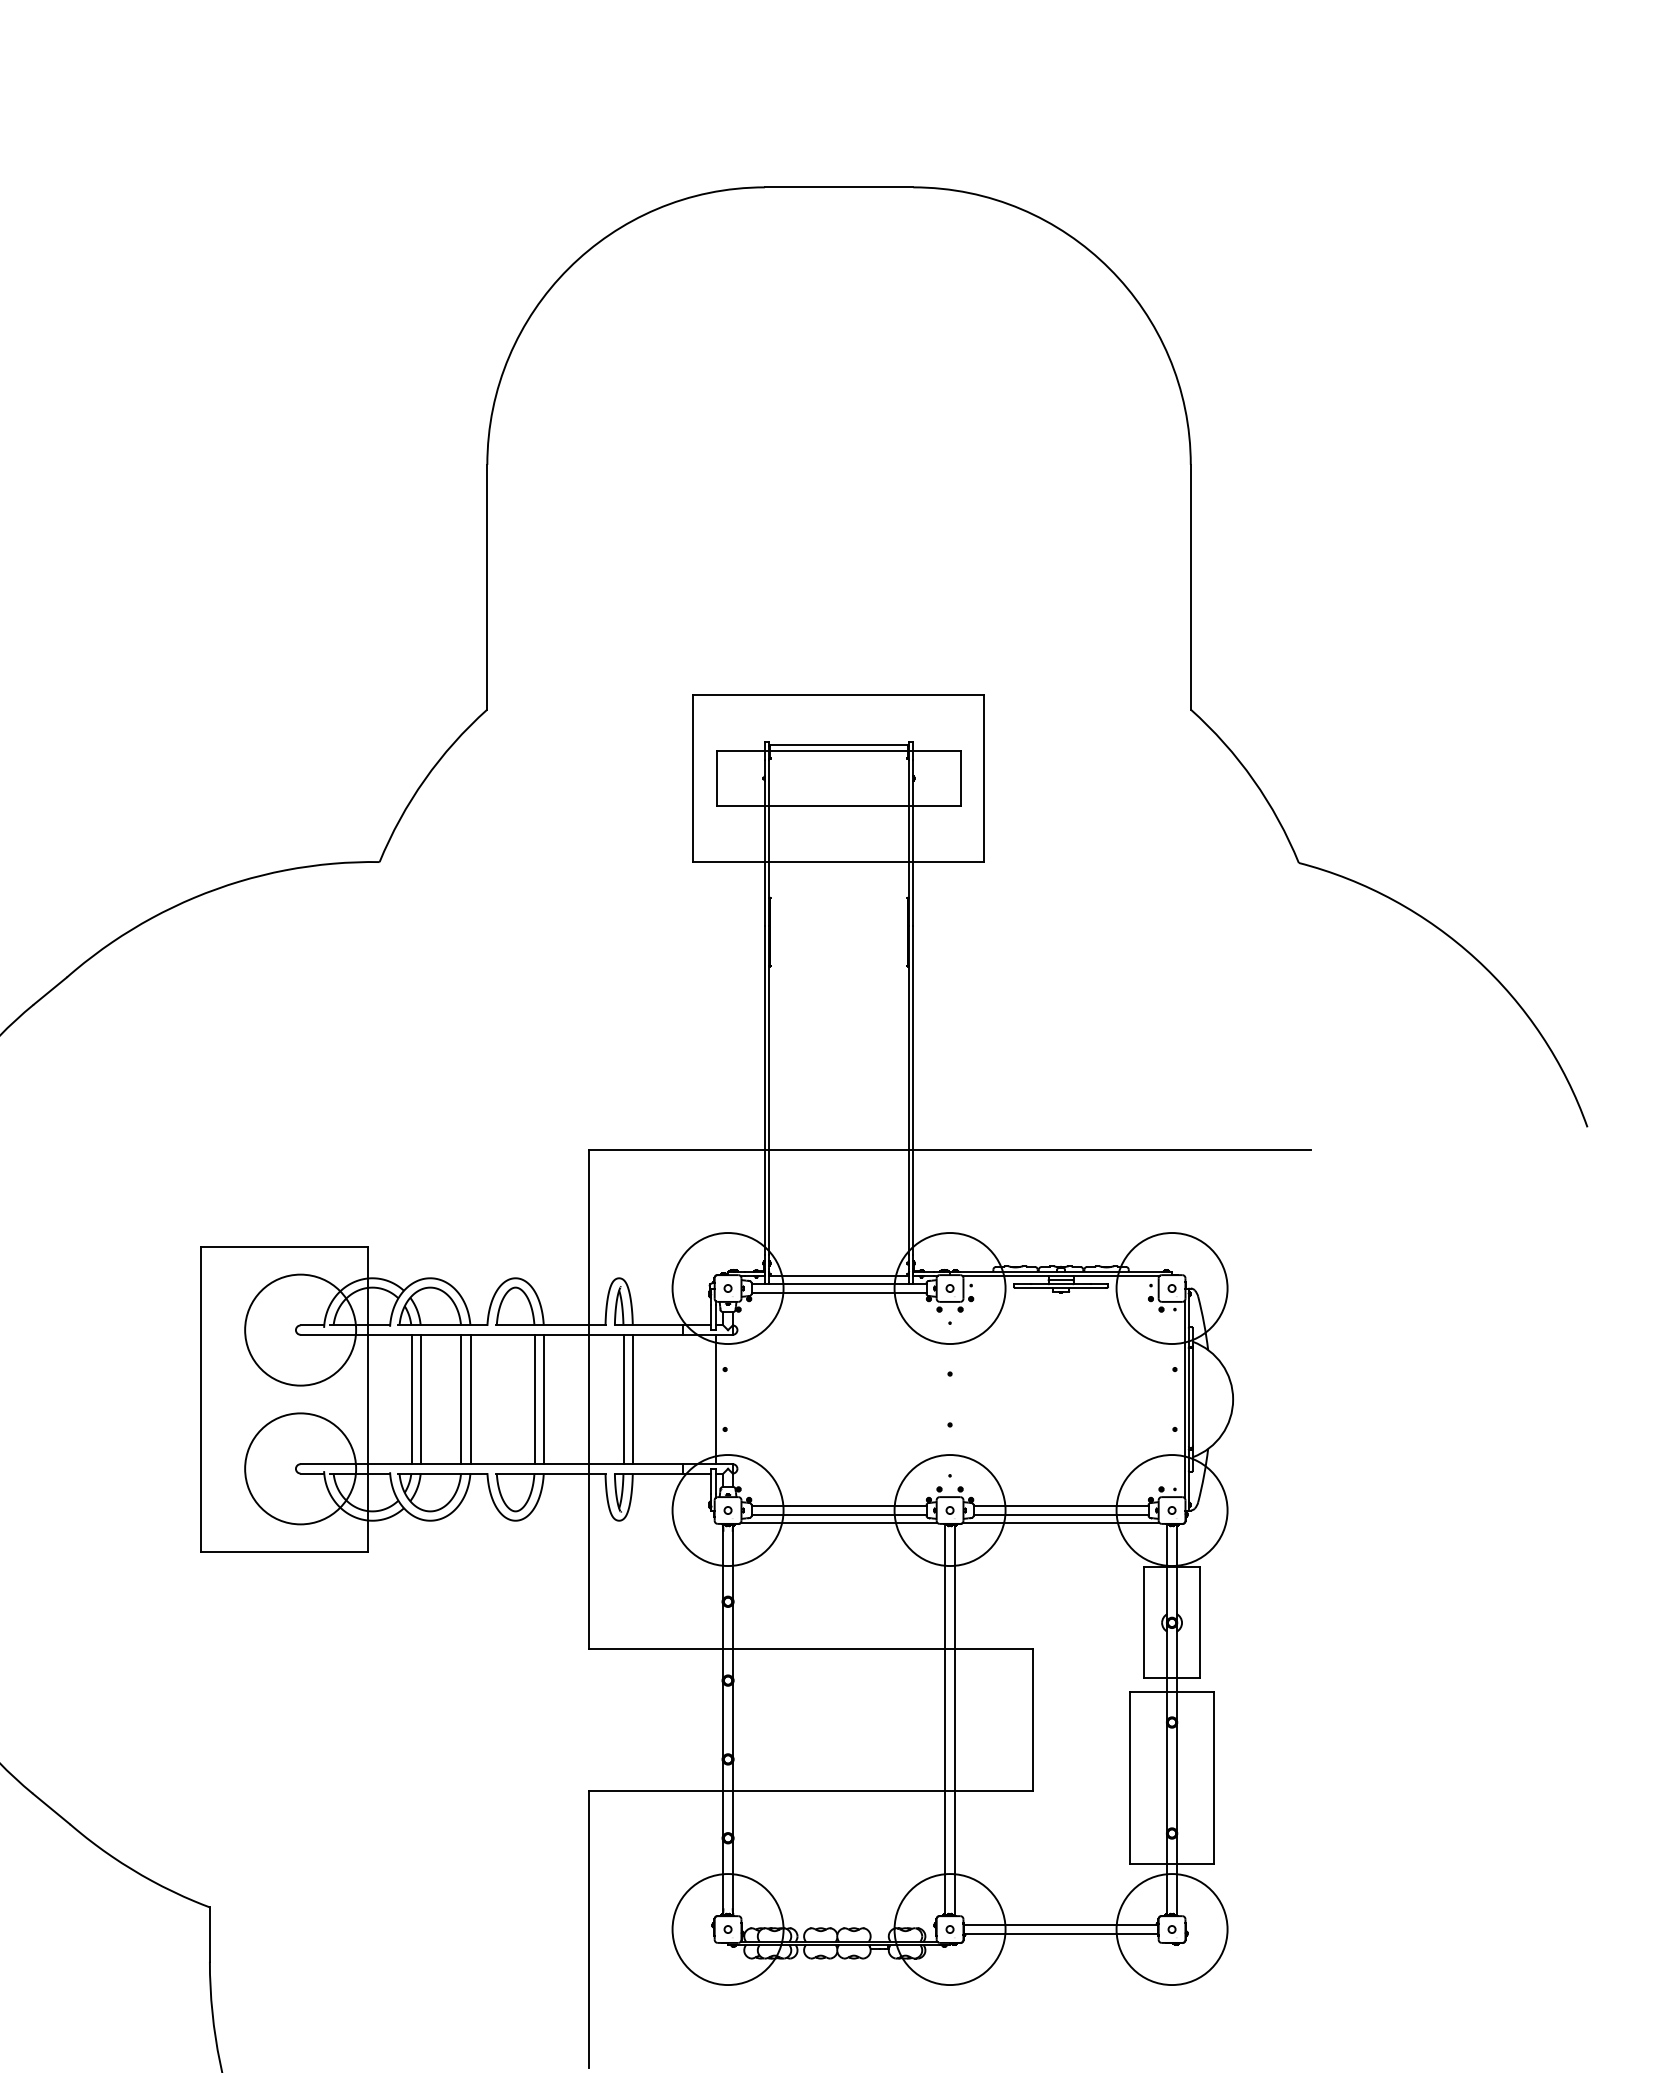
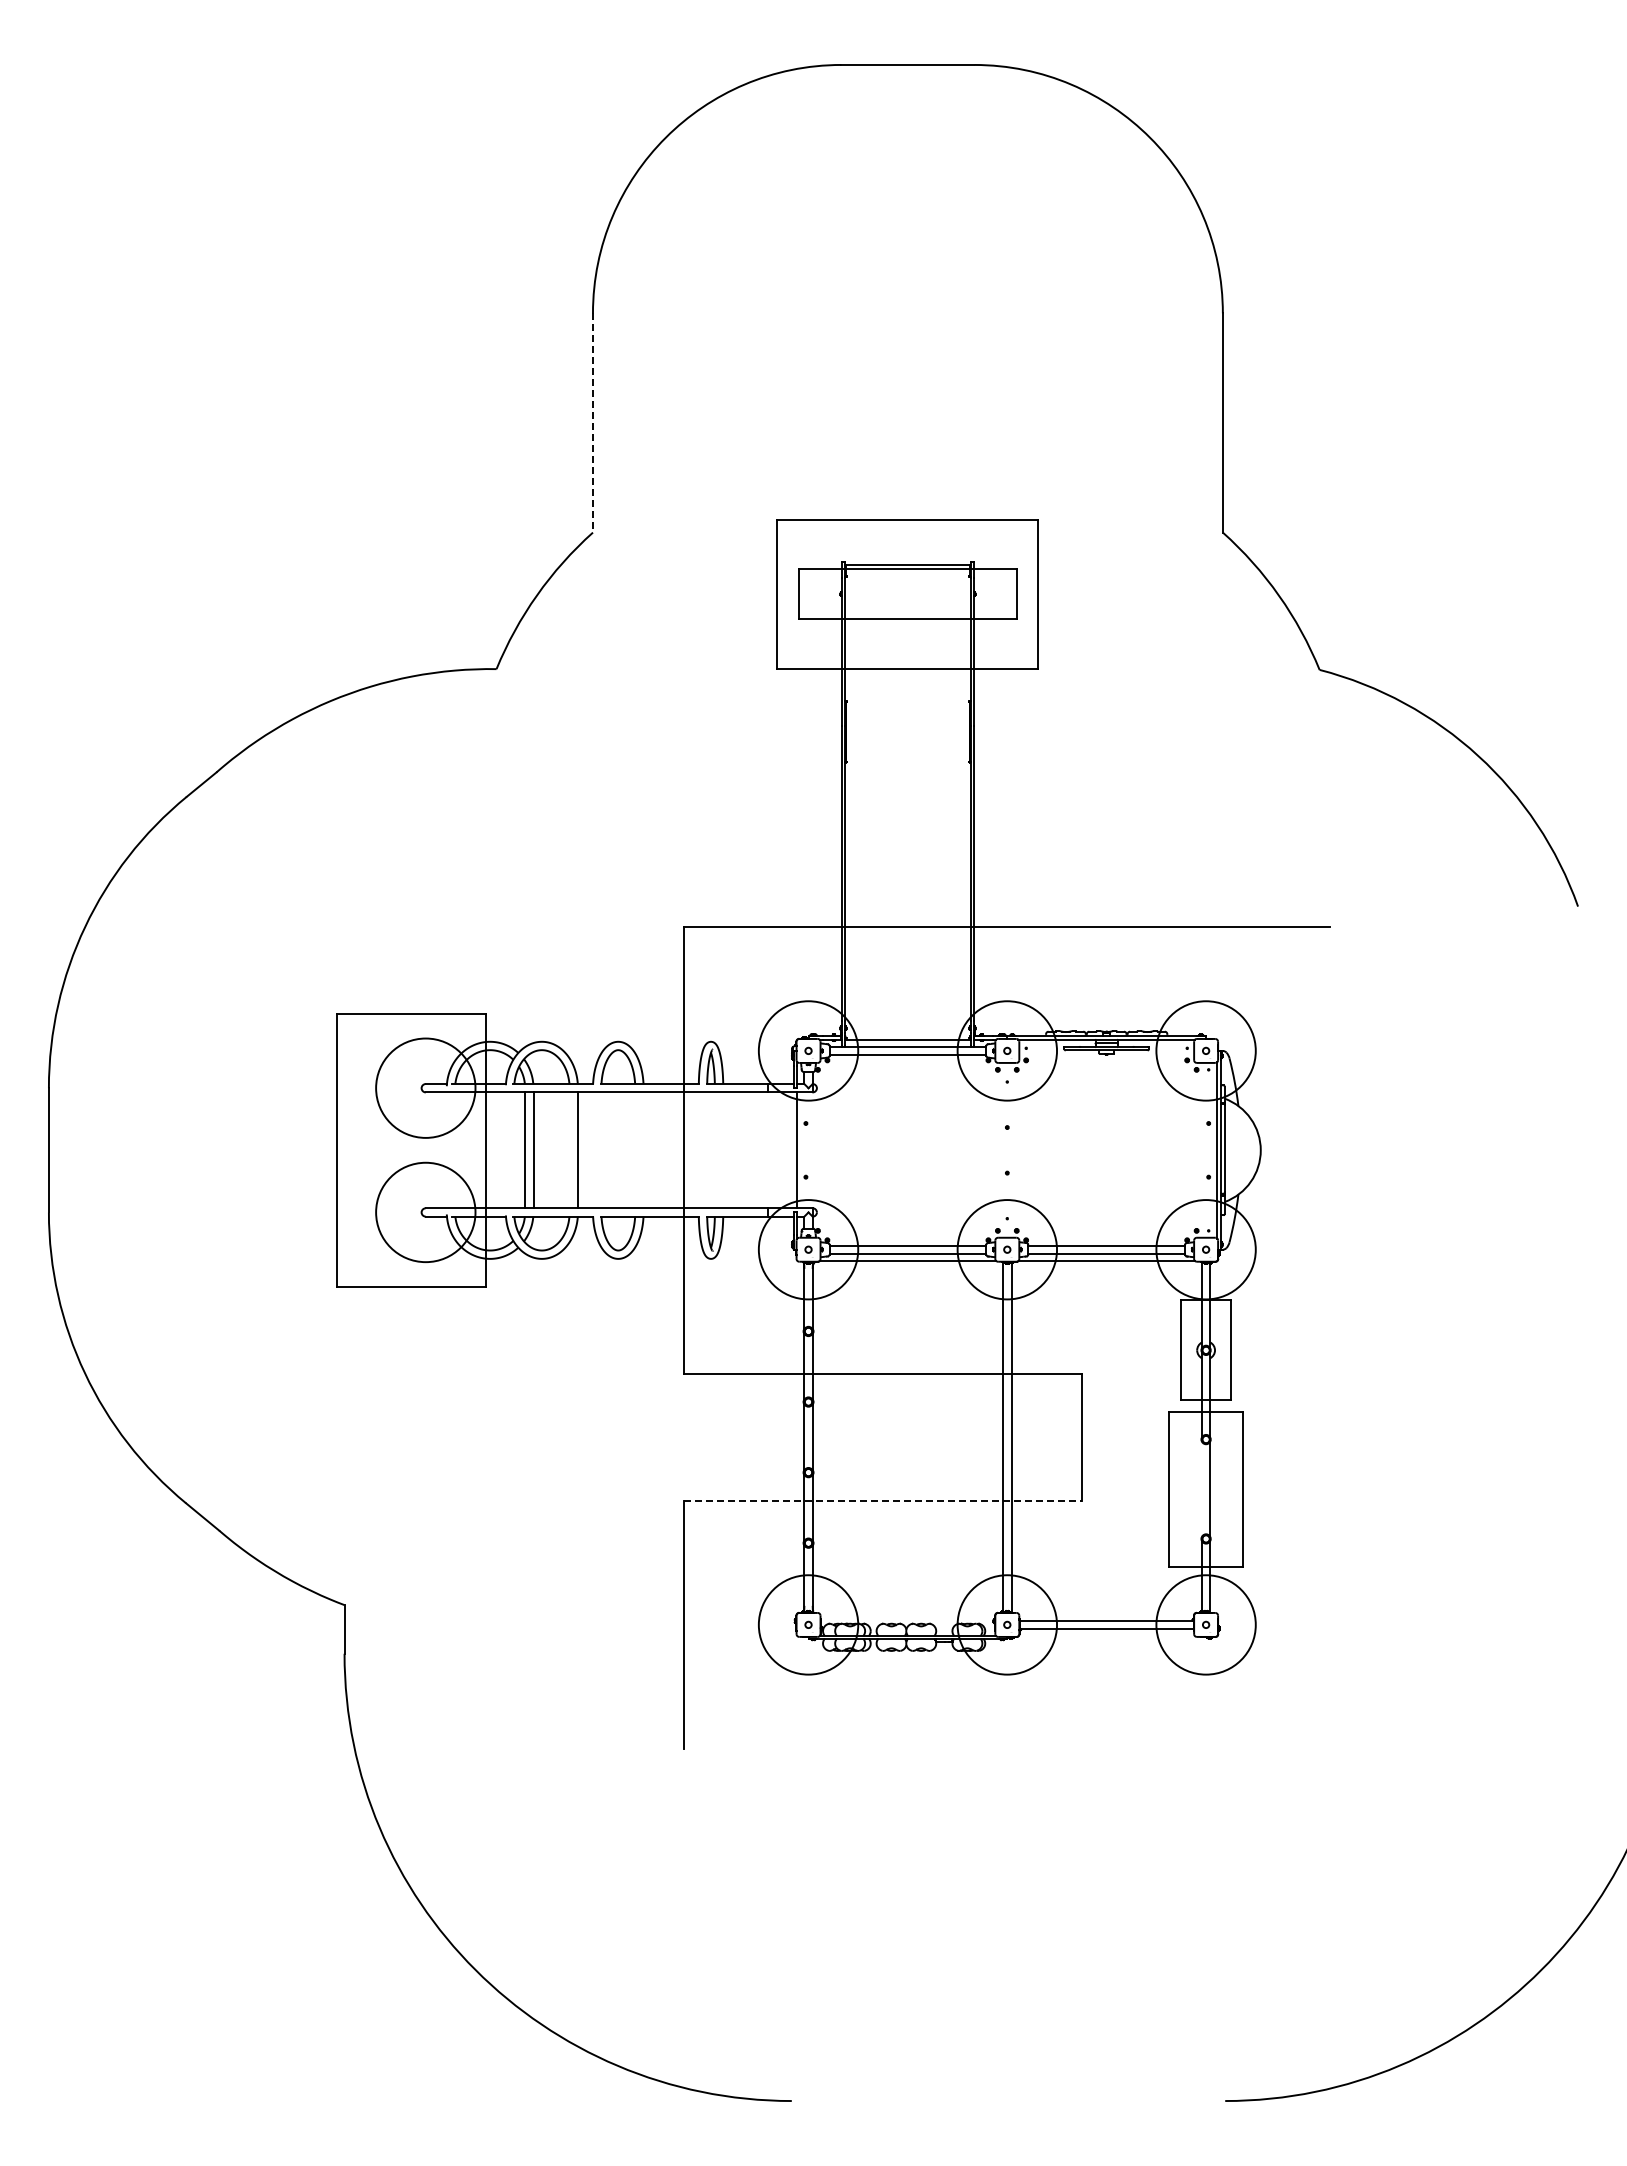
line: (486, 587) -> (592, 423), solid -> dashed
line: (461, 1399) -> (569, 1150), removed
line: (534, 1399) -> (635, 1150), removed
line: (543, 1399) -> (643, 1150), removed
line: (623, 1399) -> (714, 1150), removed
line: (633, 1399) -> (723, 1150), removed
line: (1166, 1777) -> (1201, 1488), removed
line: (811, 1790) -> (883, 1500), solid -> dashed

